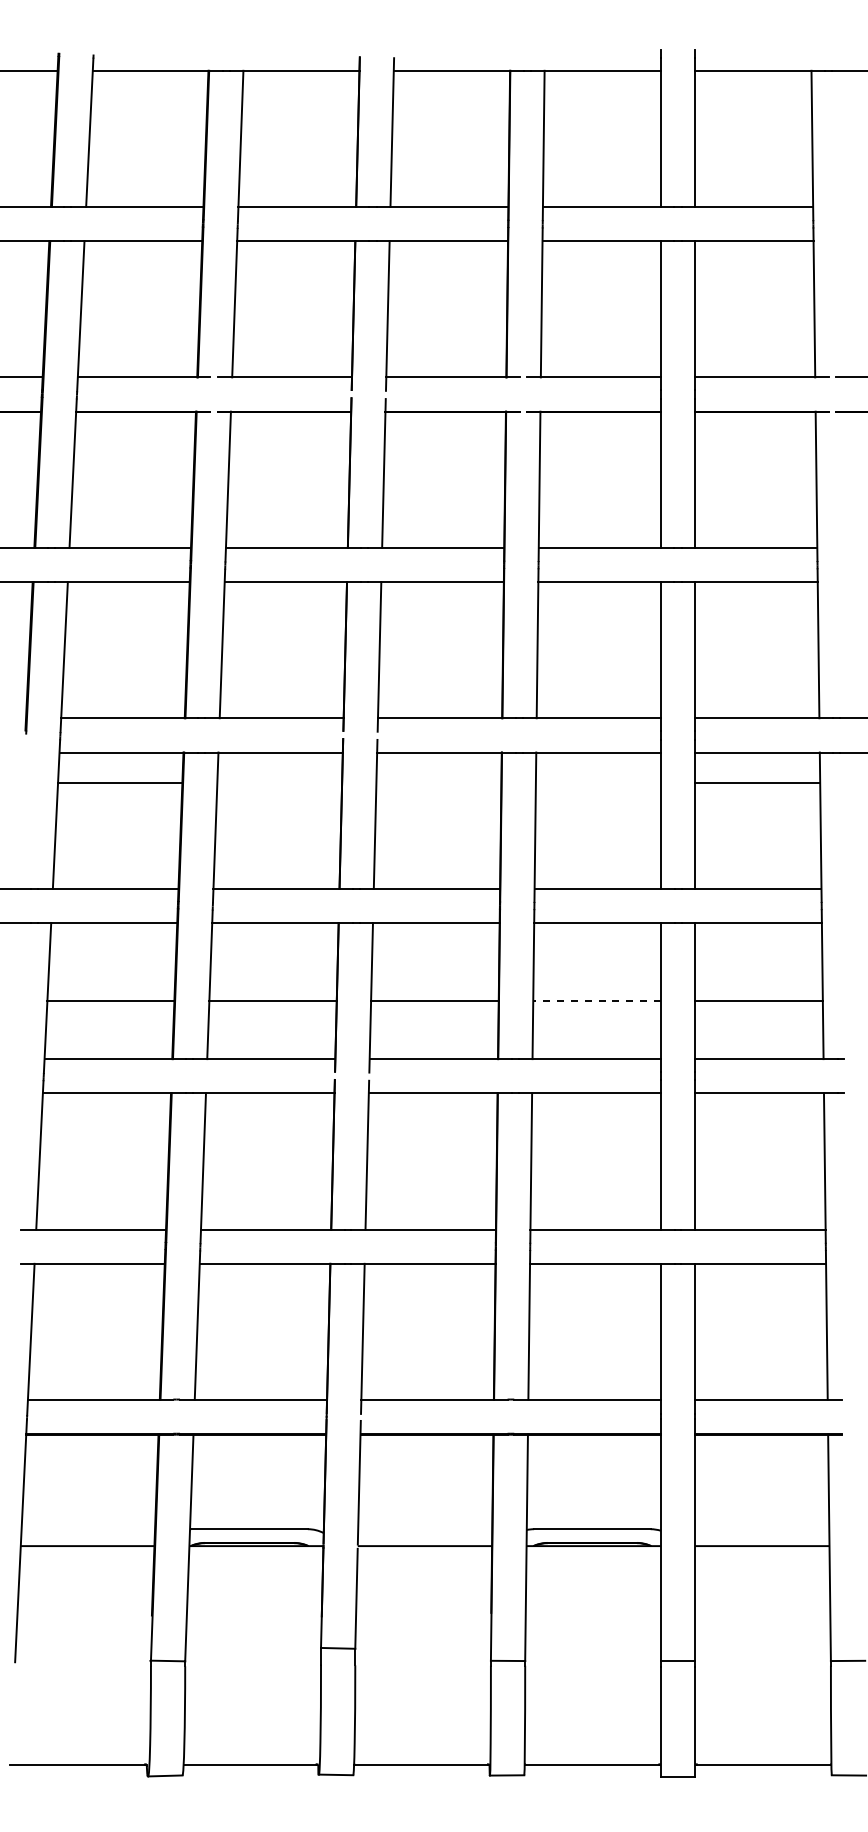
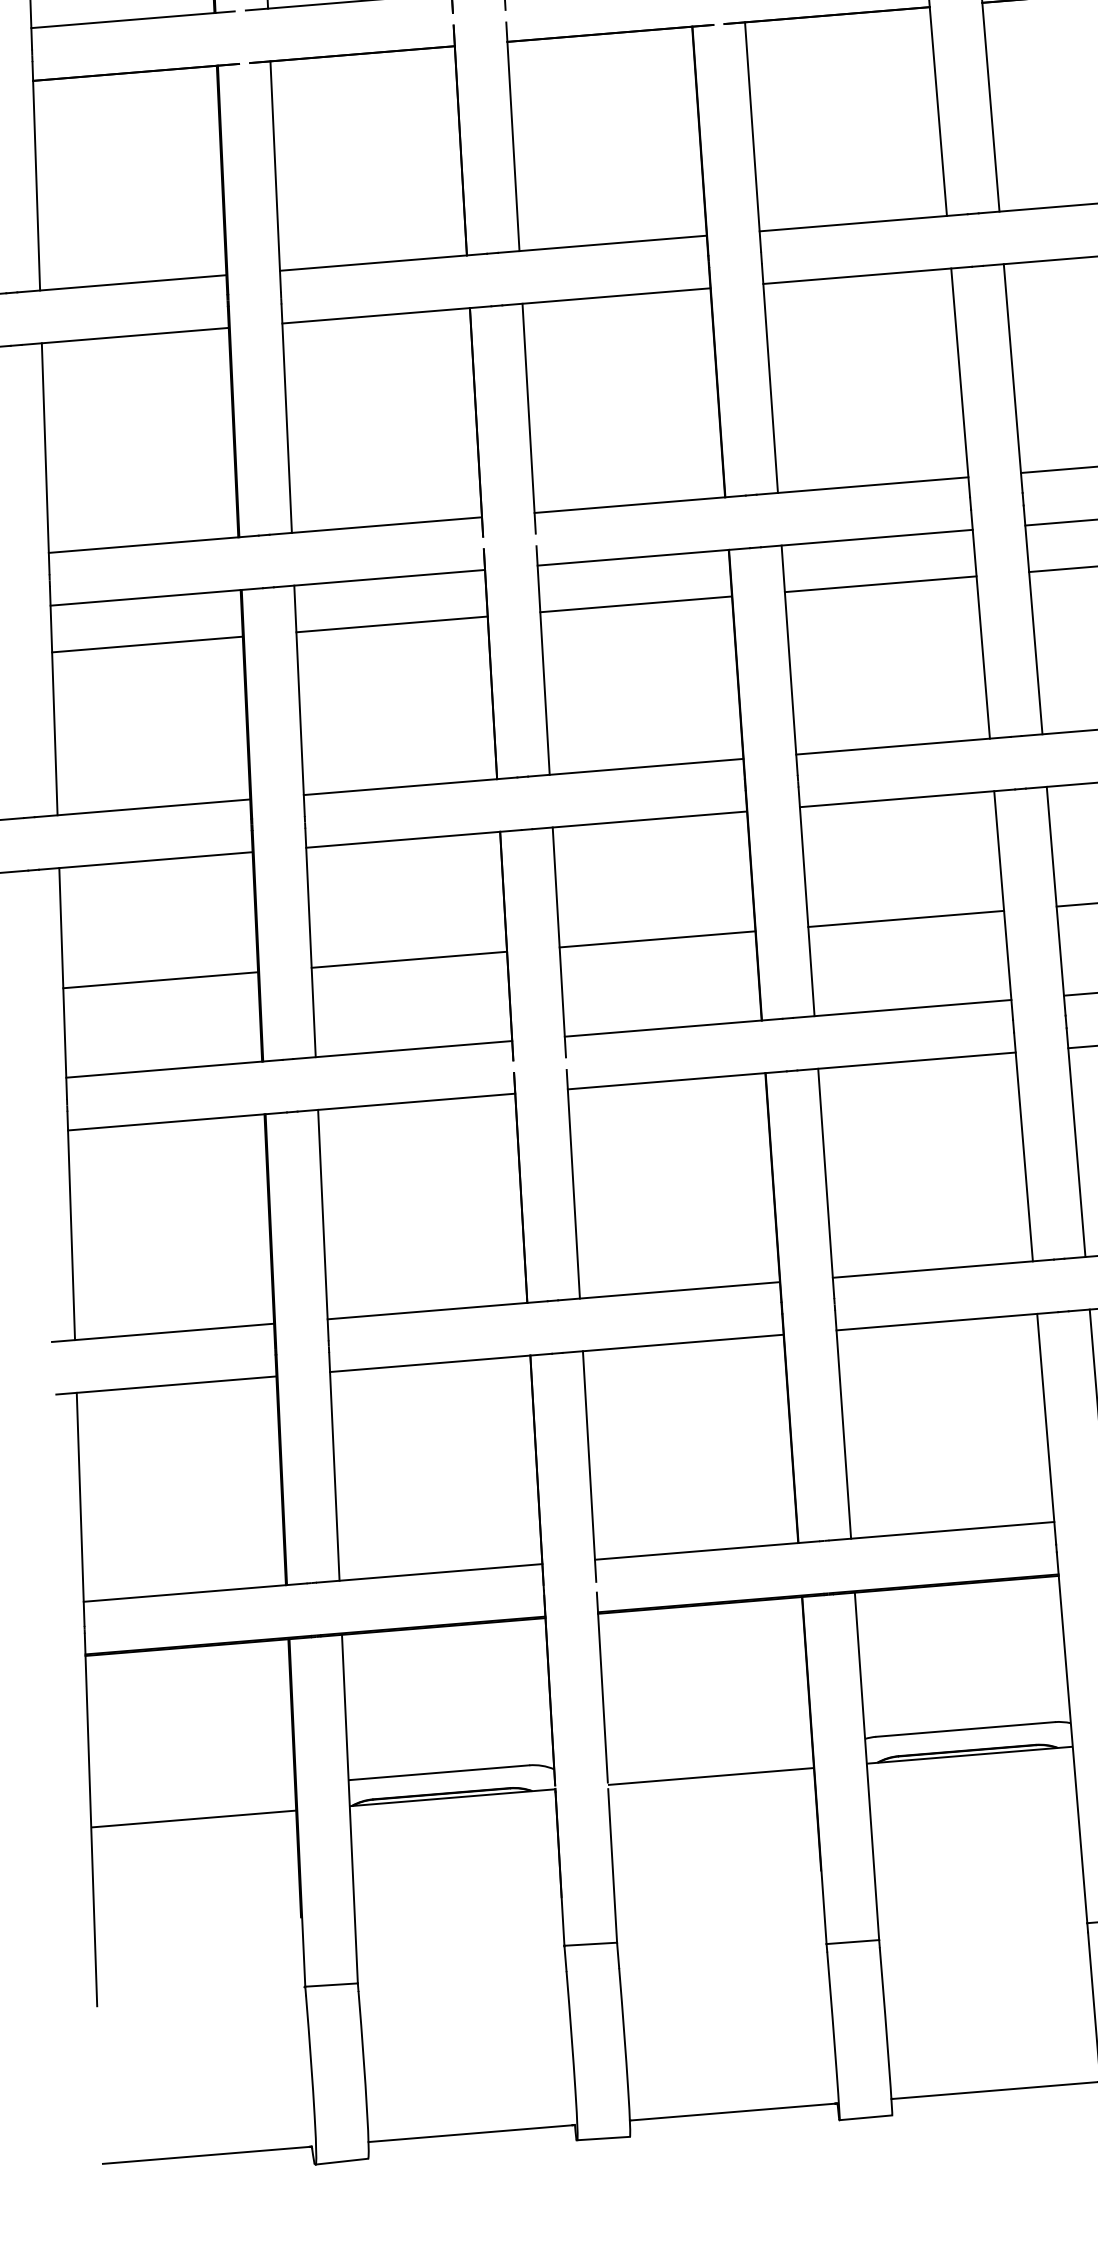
line: (279, 782) -> (391, 623), added
line: (438, 782) -> (635, 603), added
line: (597, 782) -> (879, 583), added
line: (597, 1001) -> (906, 919), dashed -> solid

